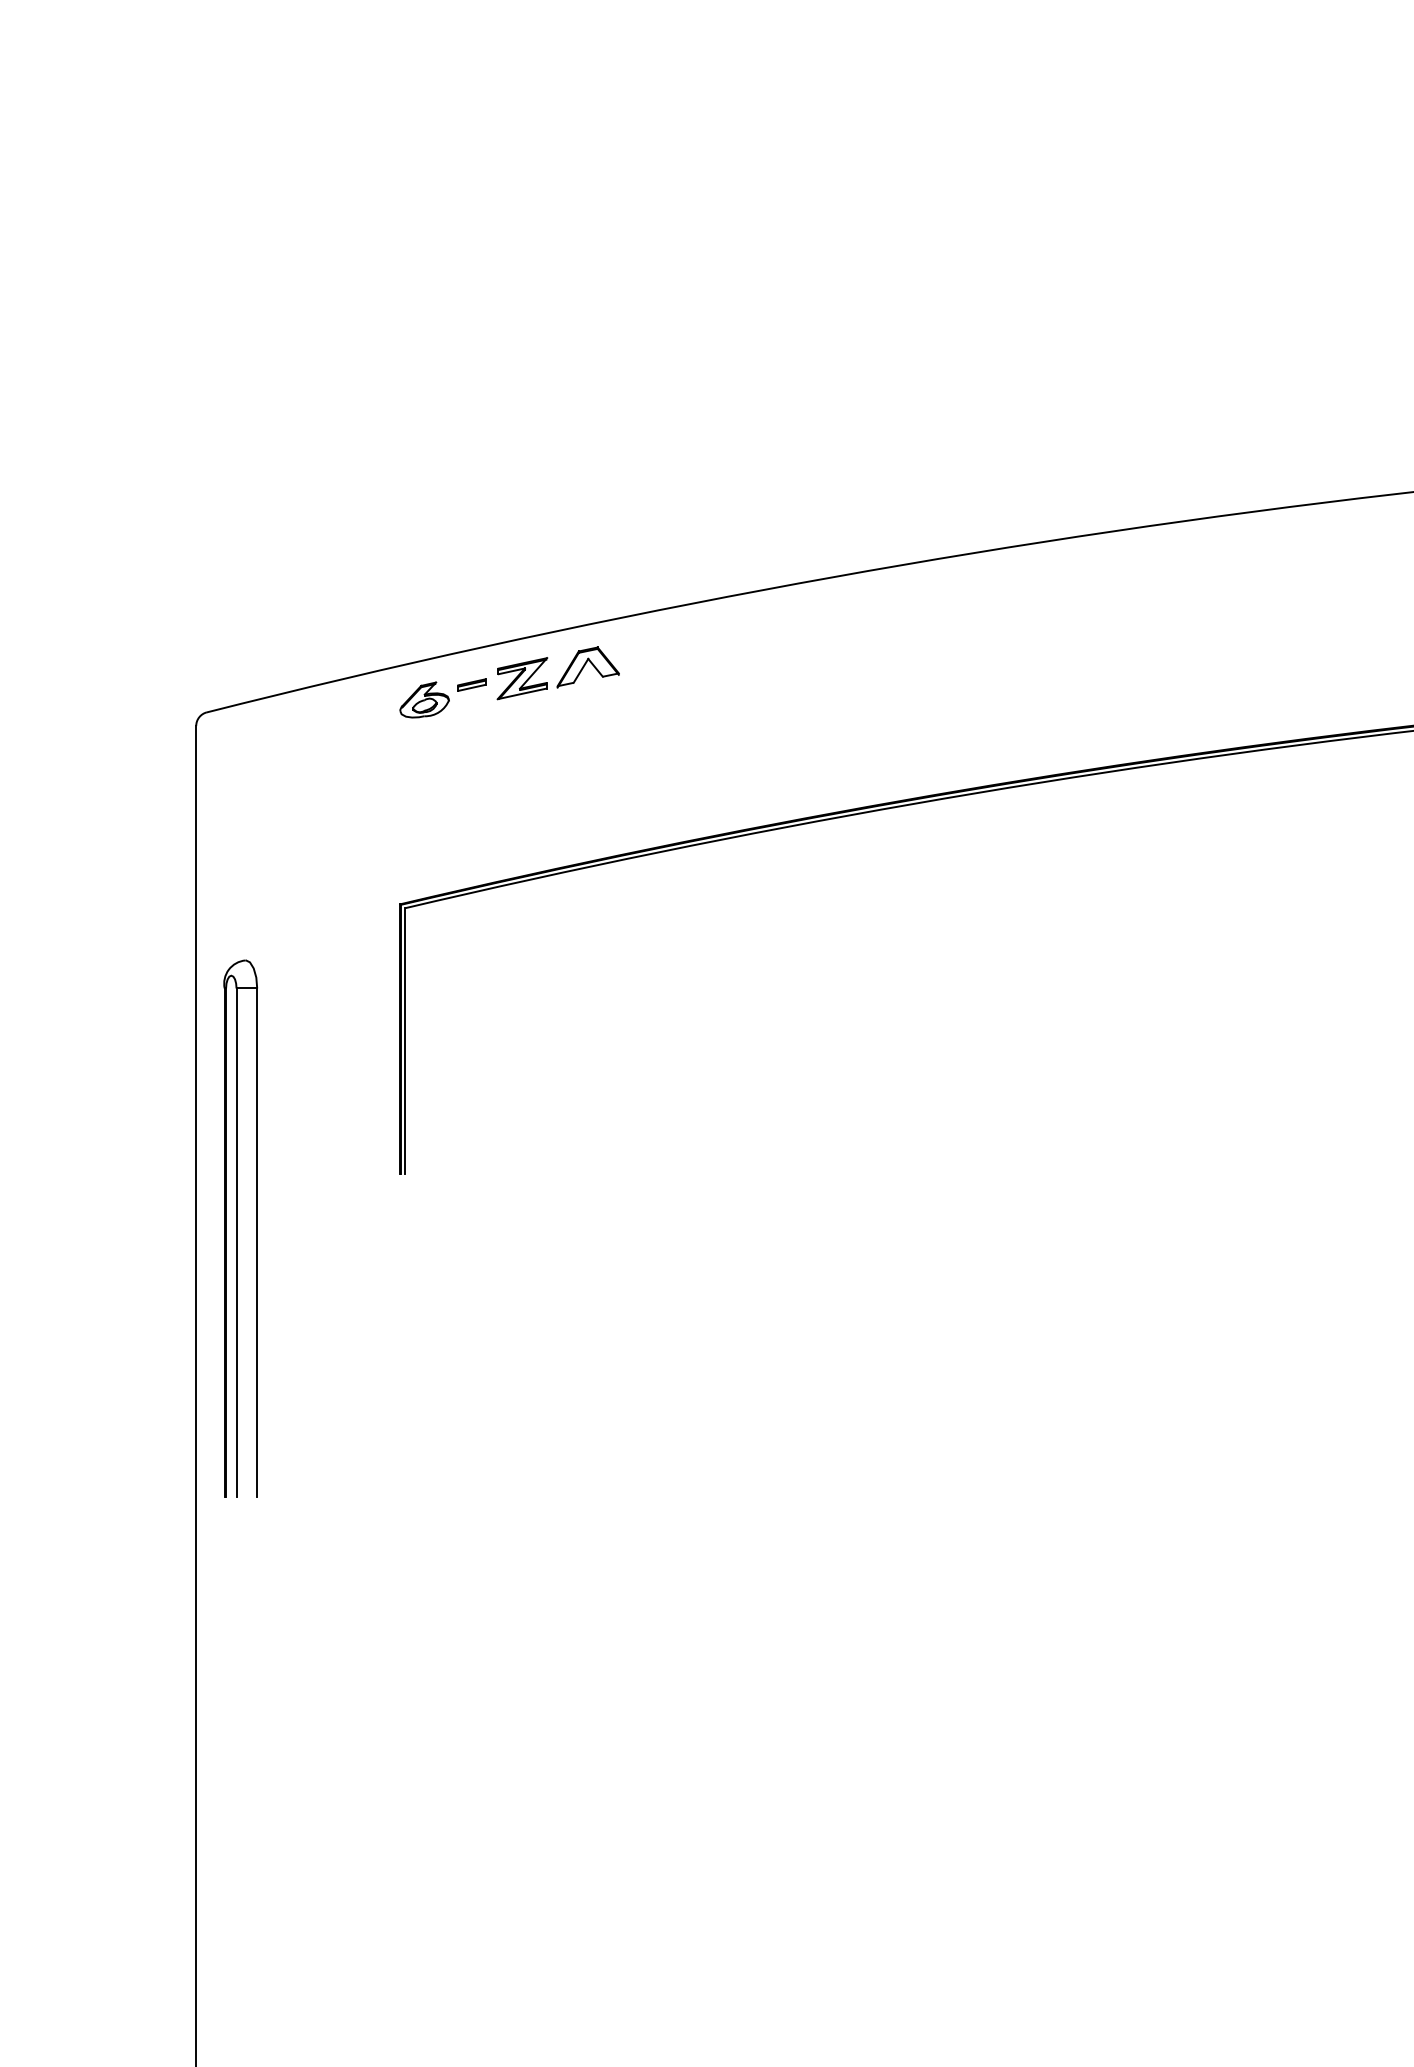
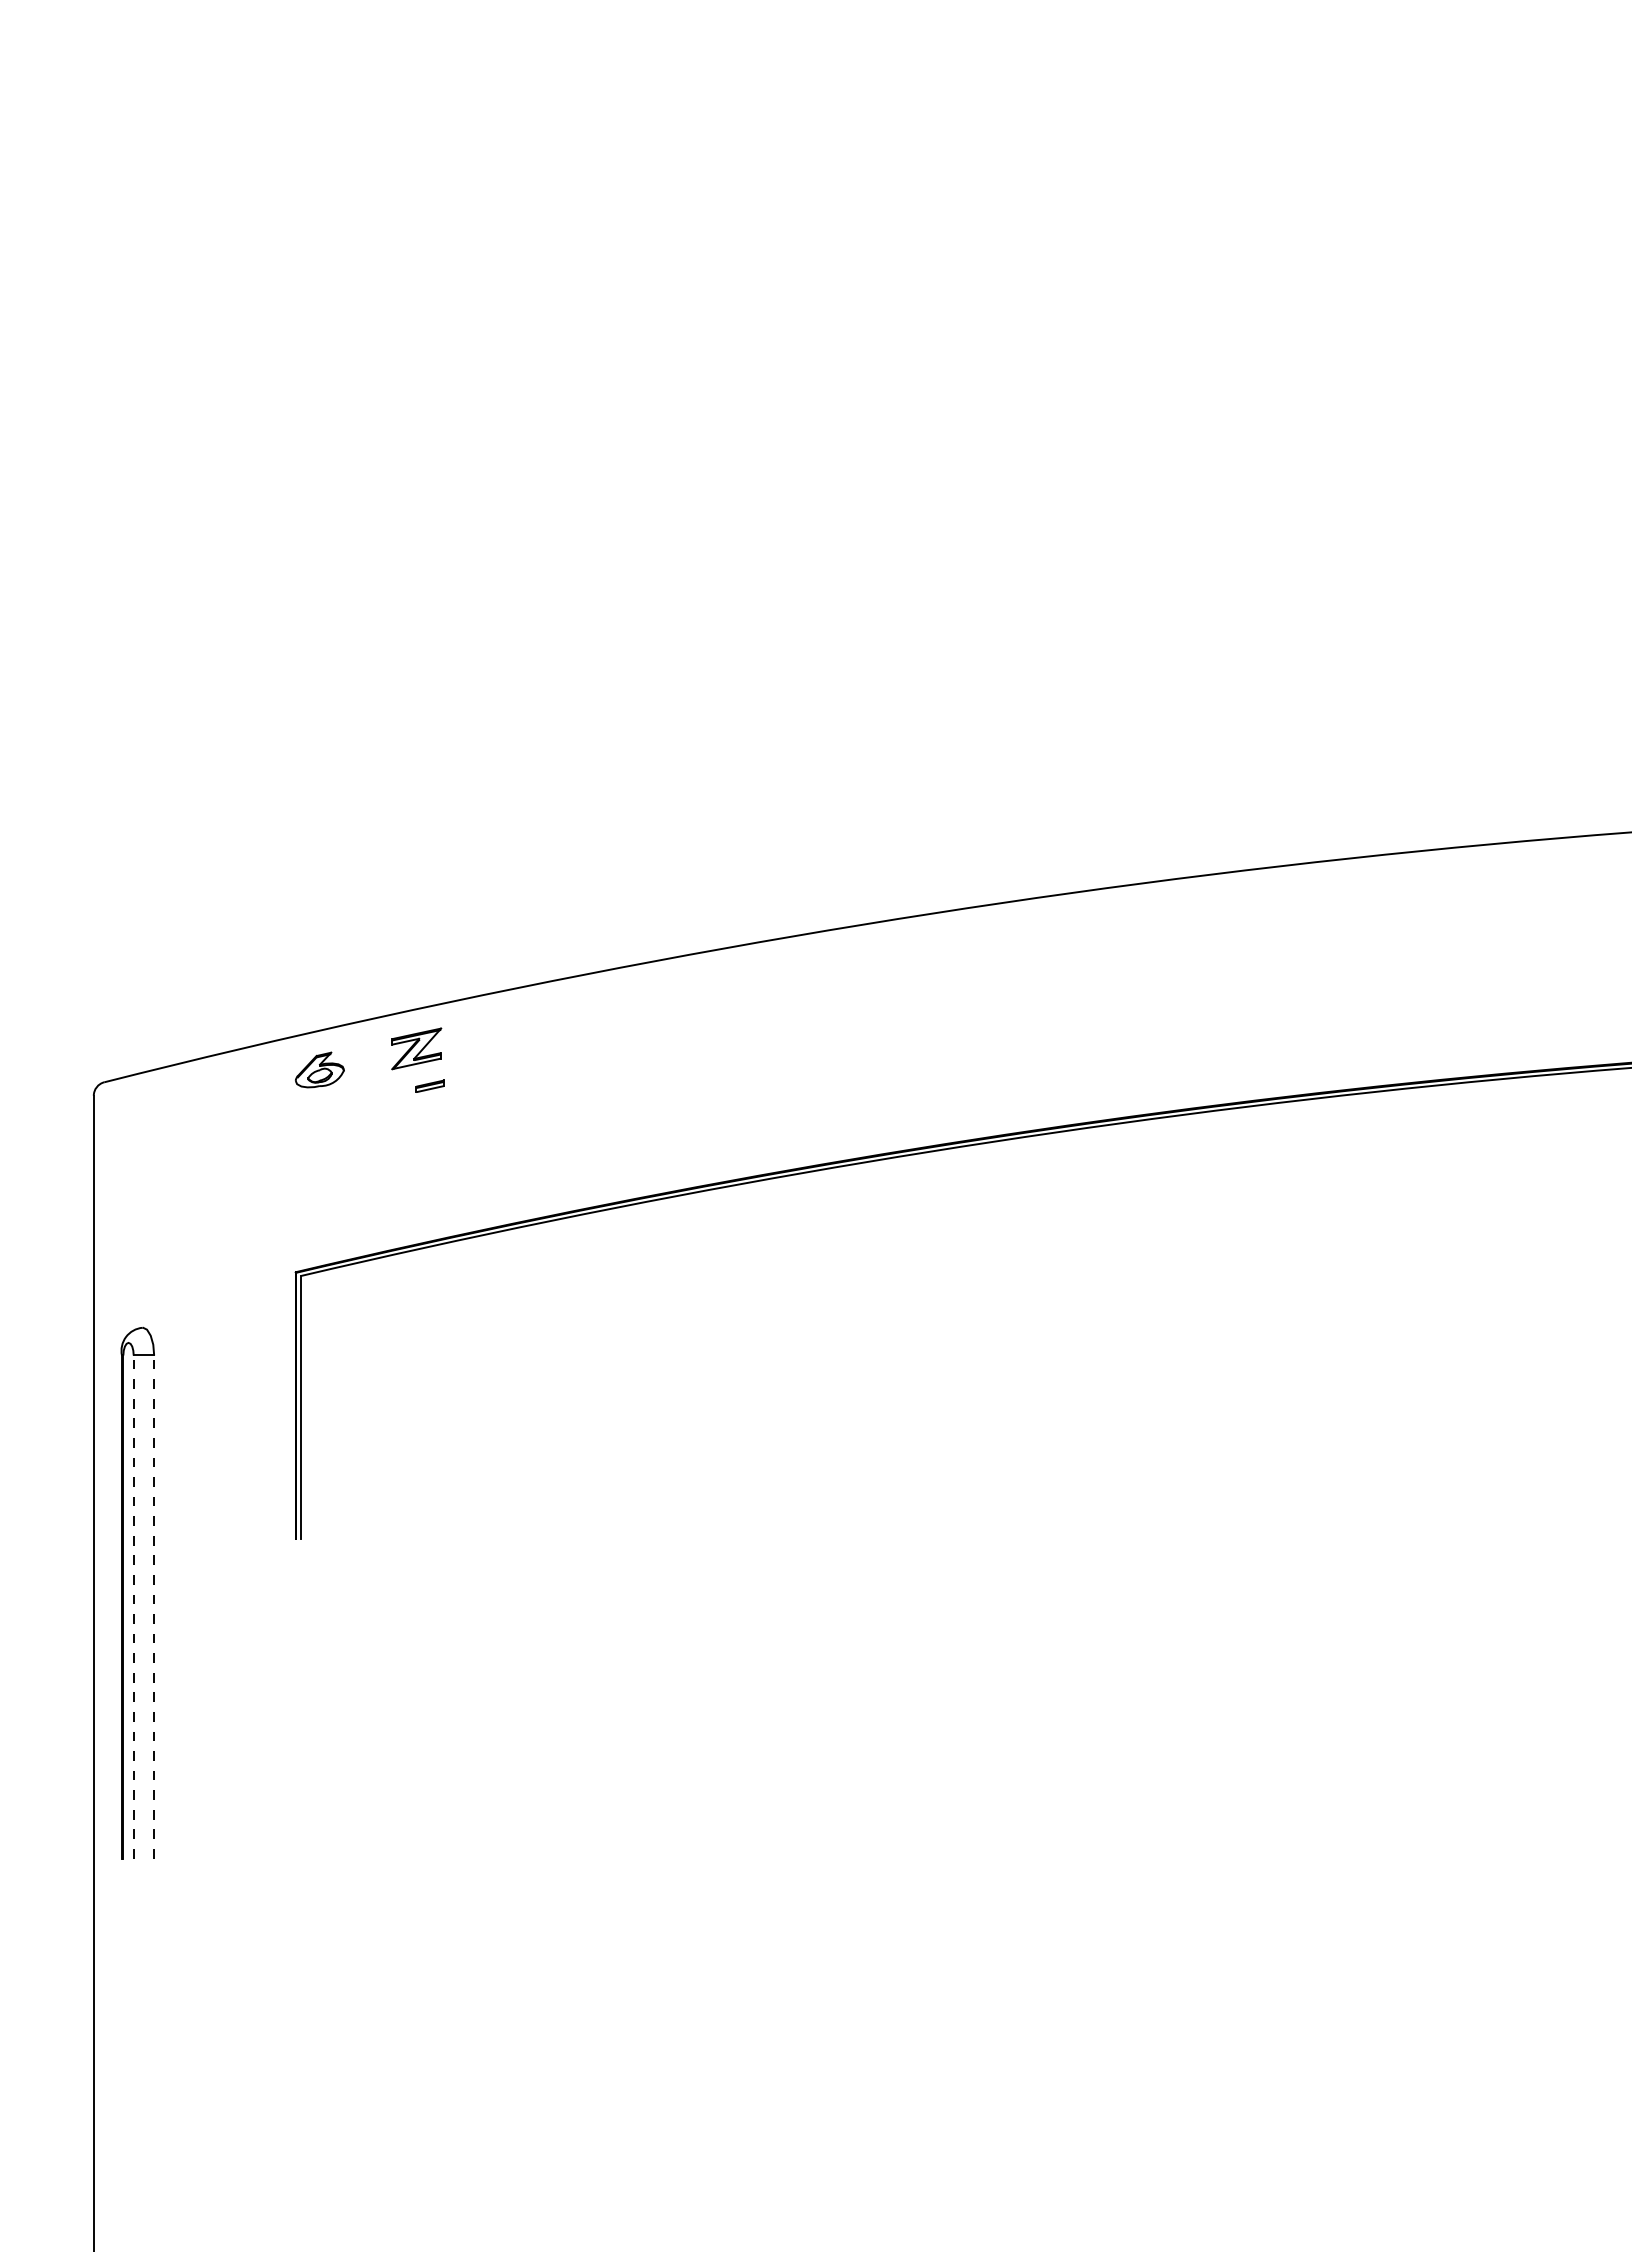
part: (587, 667) -> (481, 1037), removed
part: (470, 684) -> (429, 1085), moved
line: (236, 1243) -> (133, 1607), solid -> dashed
line: (257, 1243) -> (154, 1607), solid -> dashed

